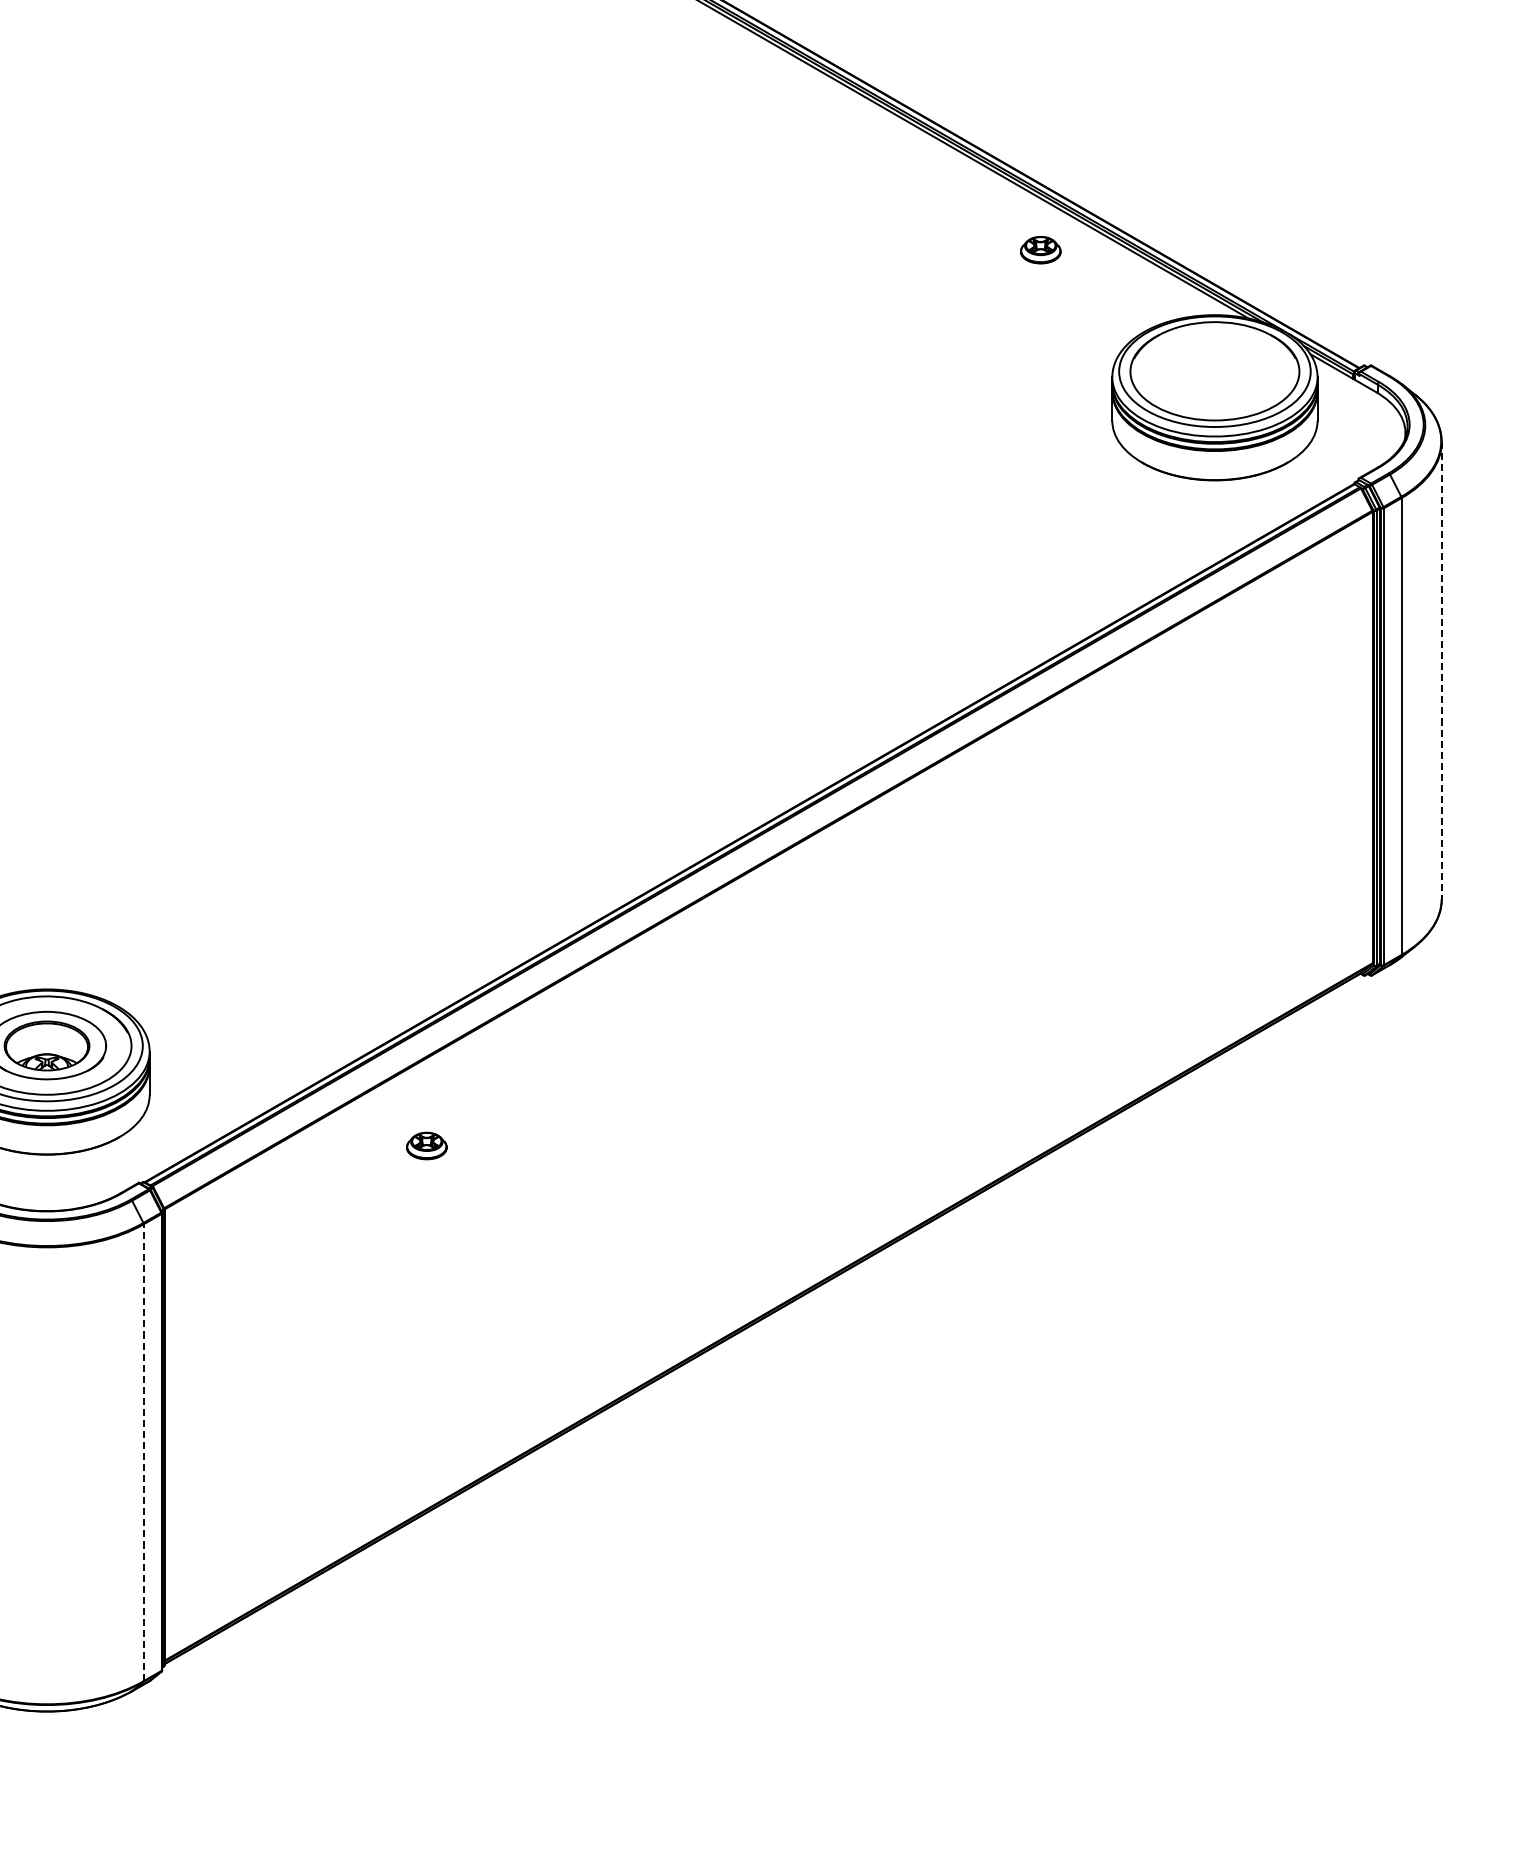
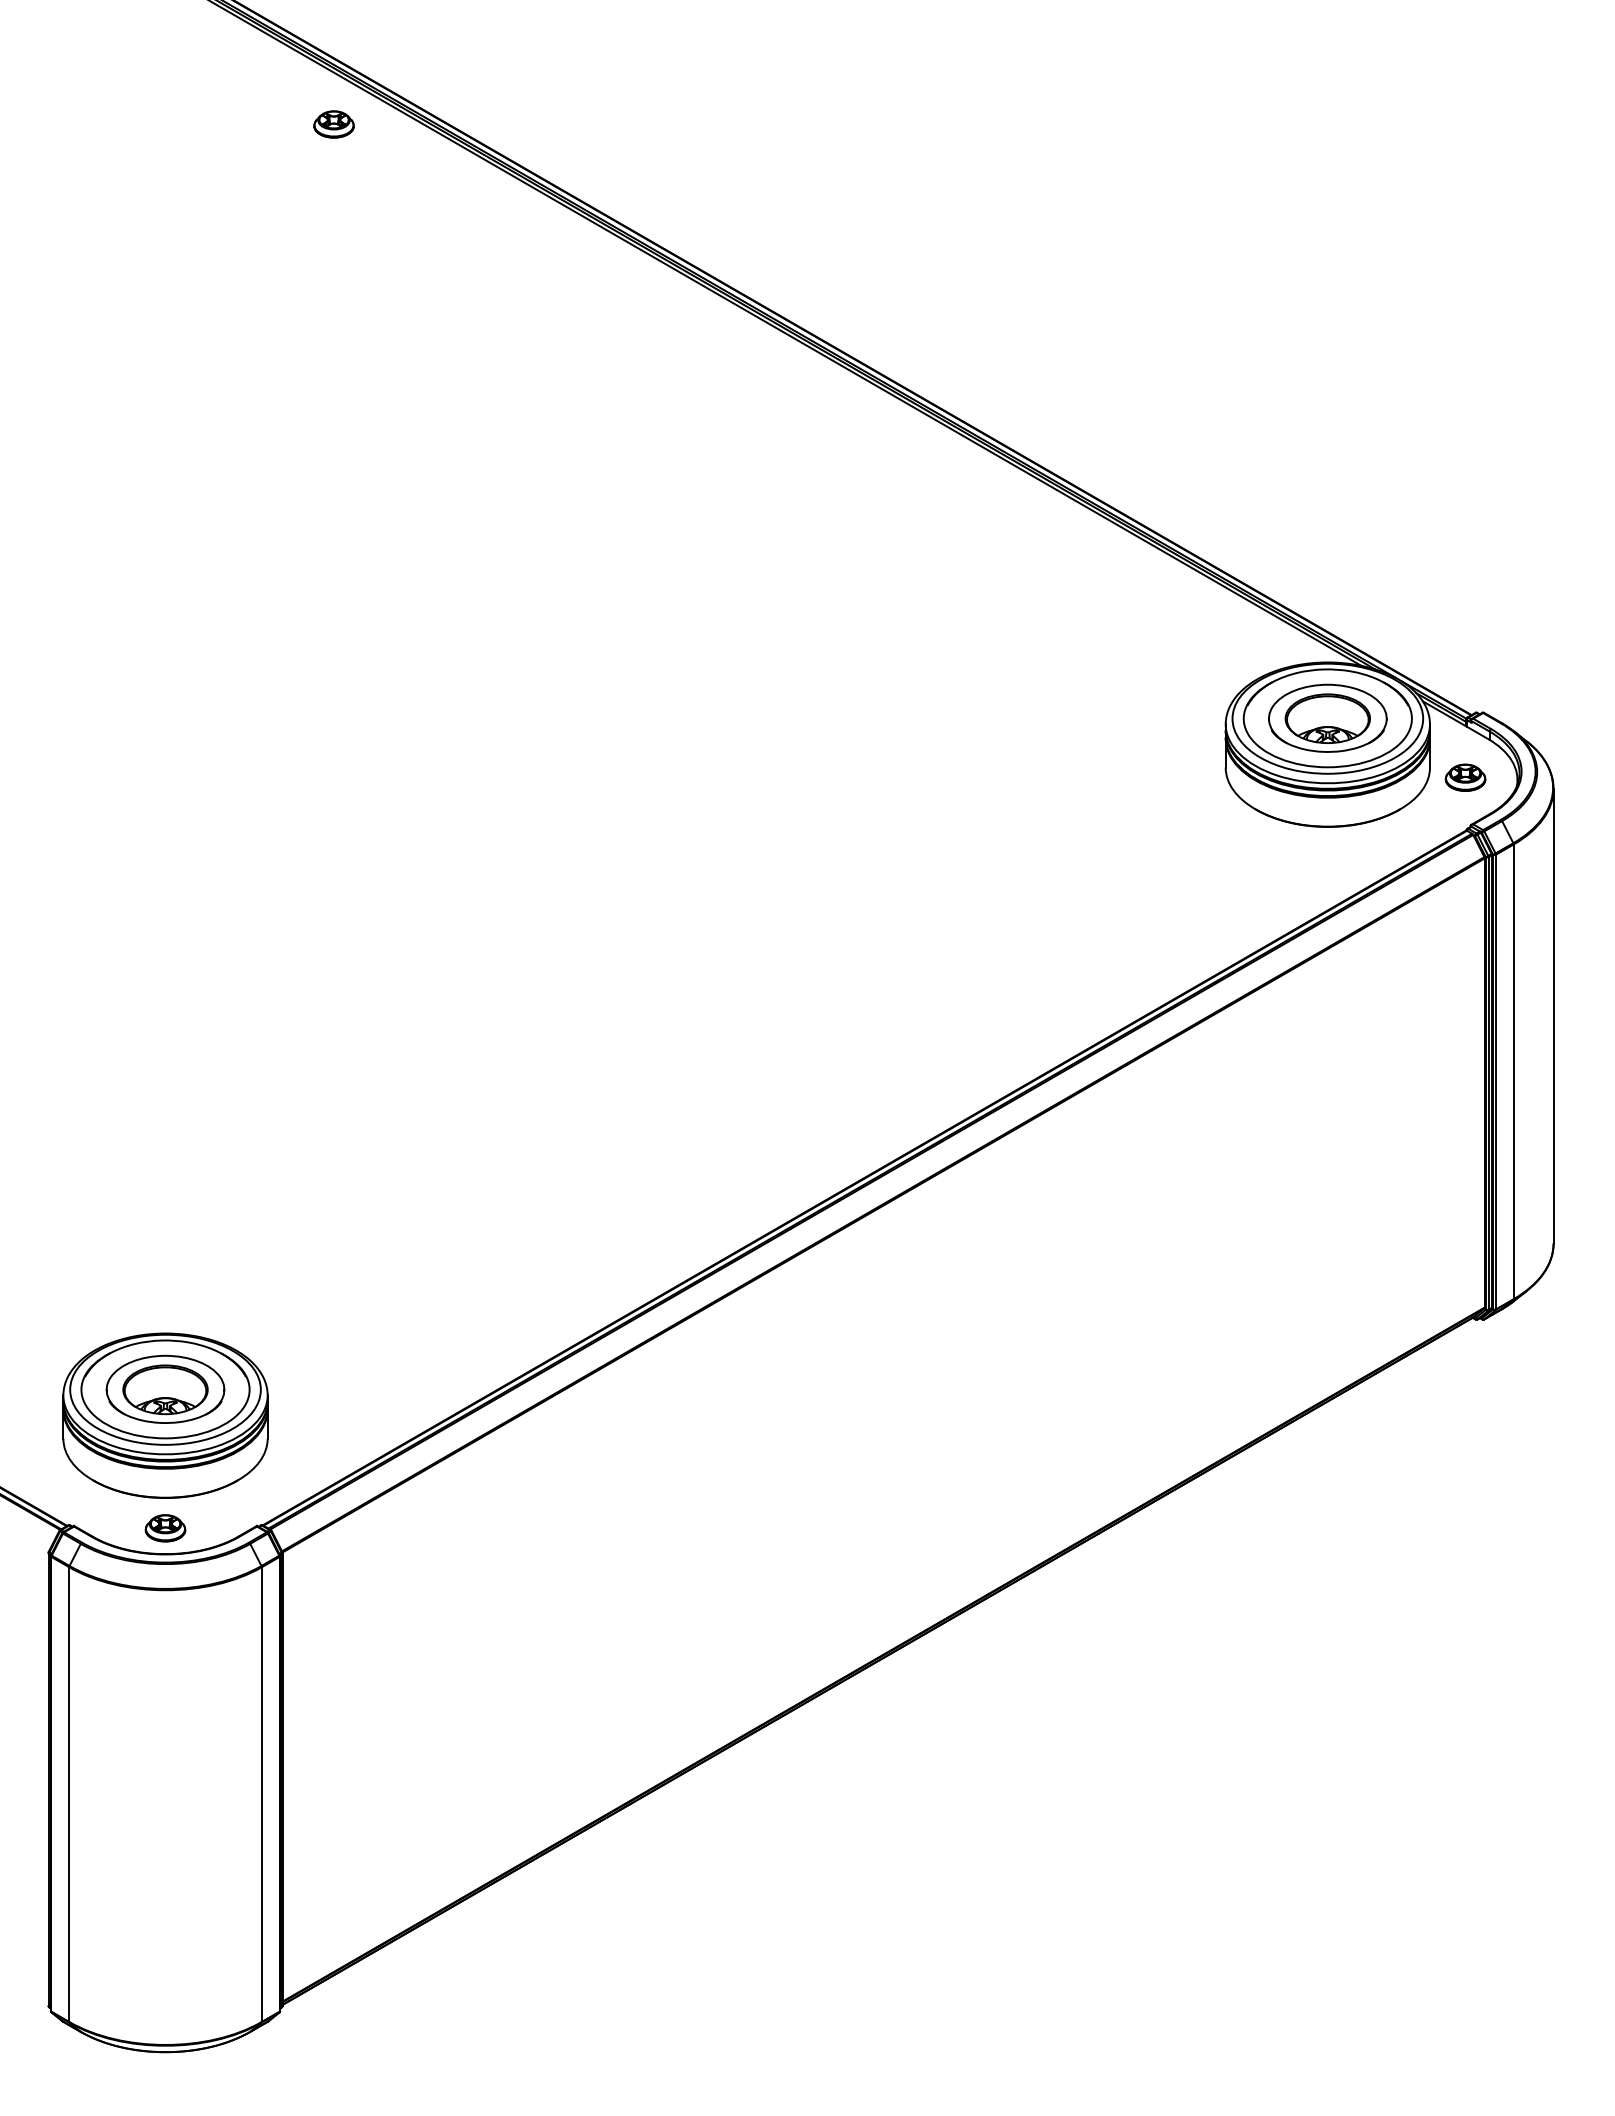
part: (1040, 249) -> (1465, 777), moved
part: (1214, 370) -> (1327, 717), added
line: (1441, 670) -> (1553, 1016), dashed -> solid
part: (426, 1146) -> (165, 1528), moved
line: (143, 1452) -> (261, 1794), dashed -> solid

